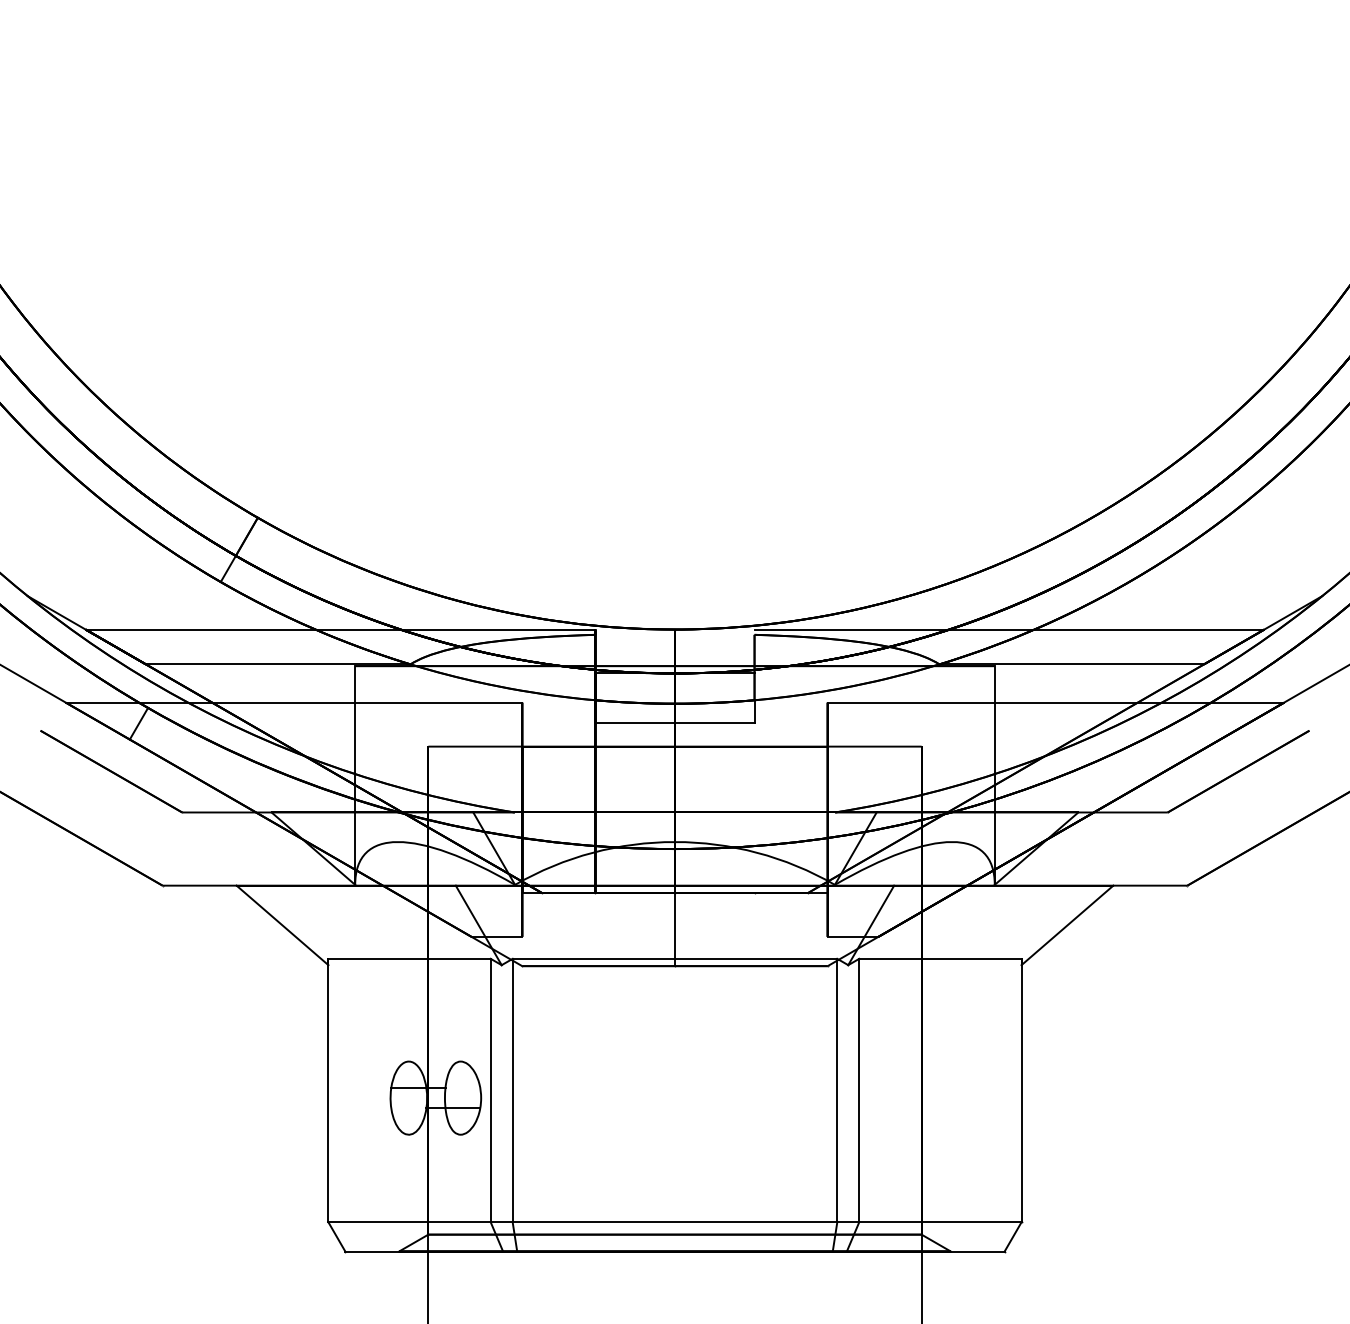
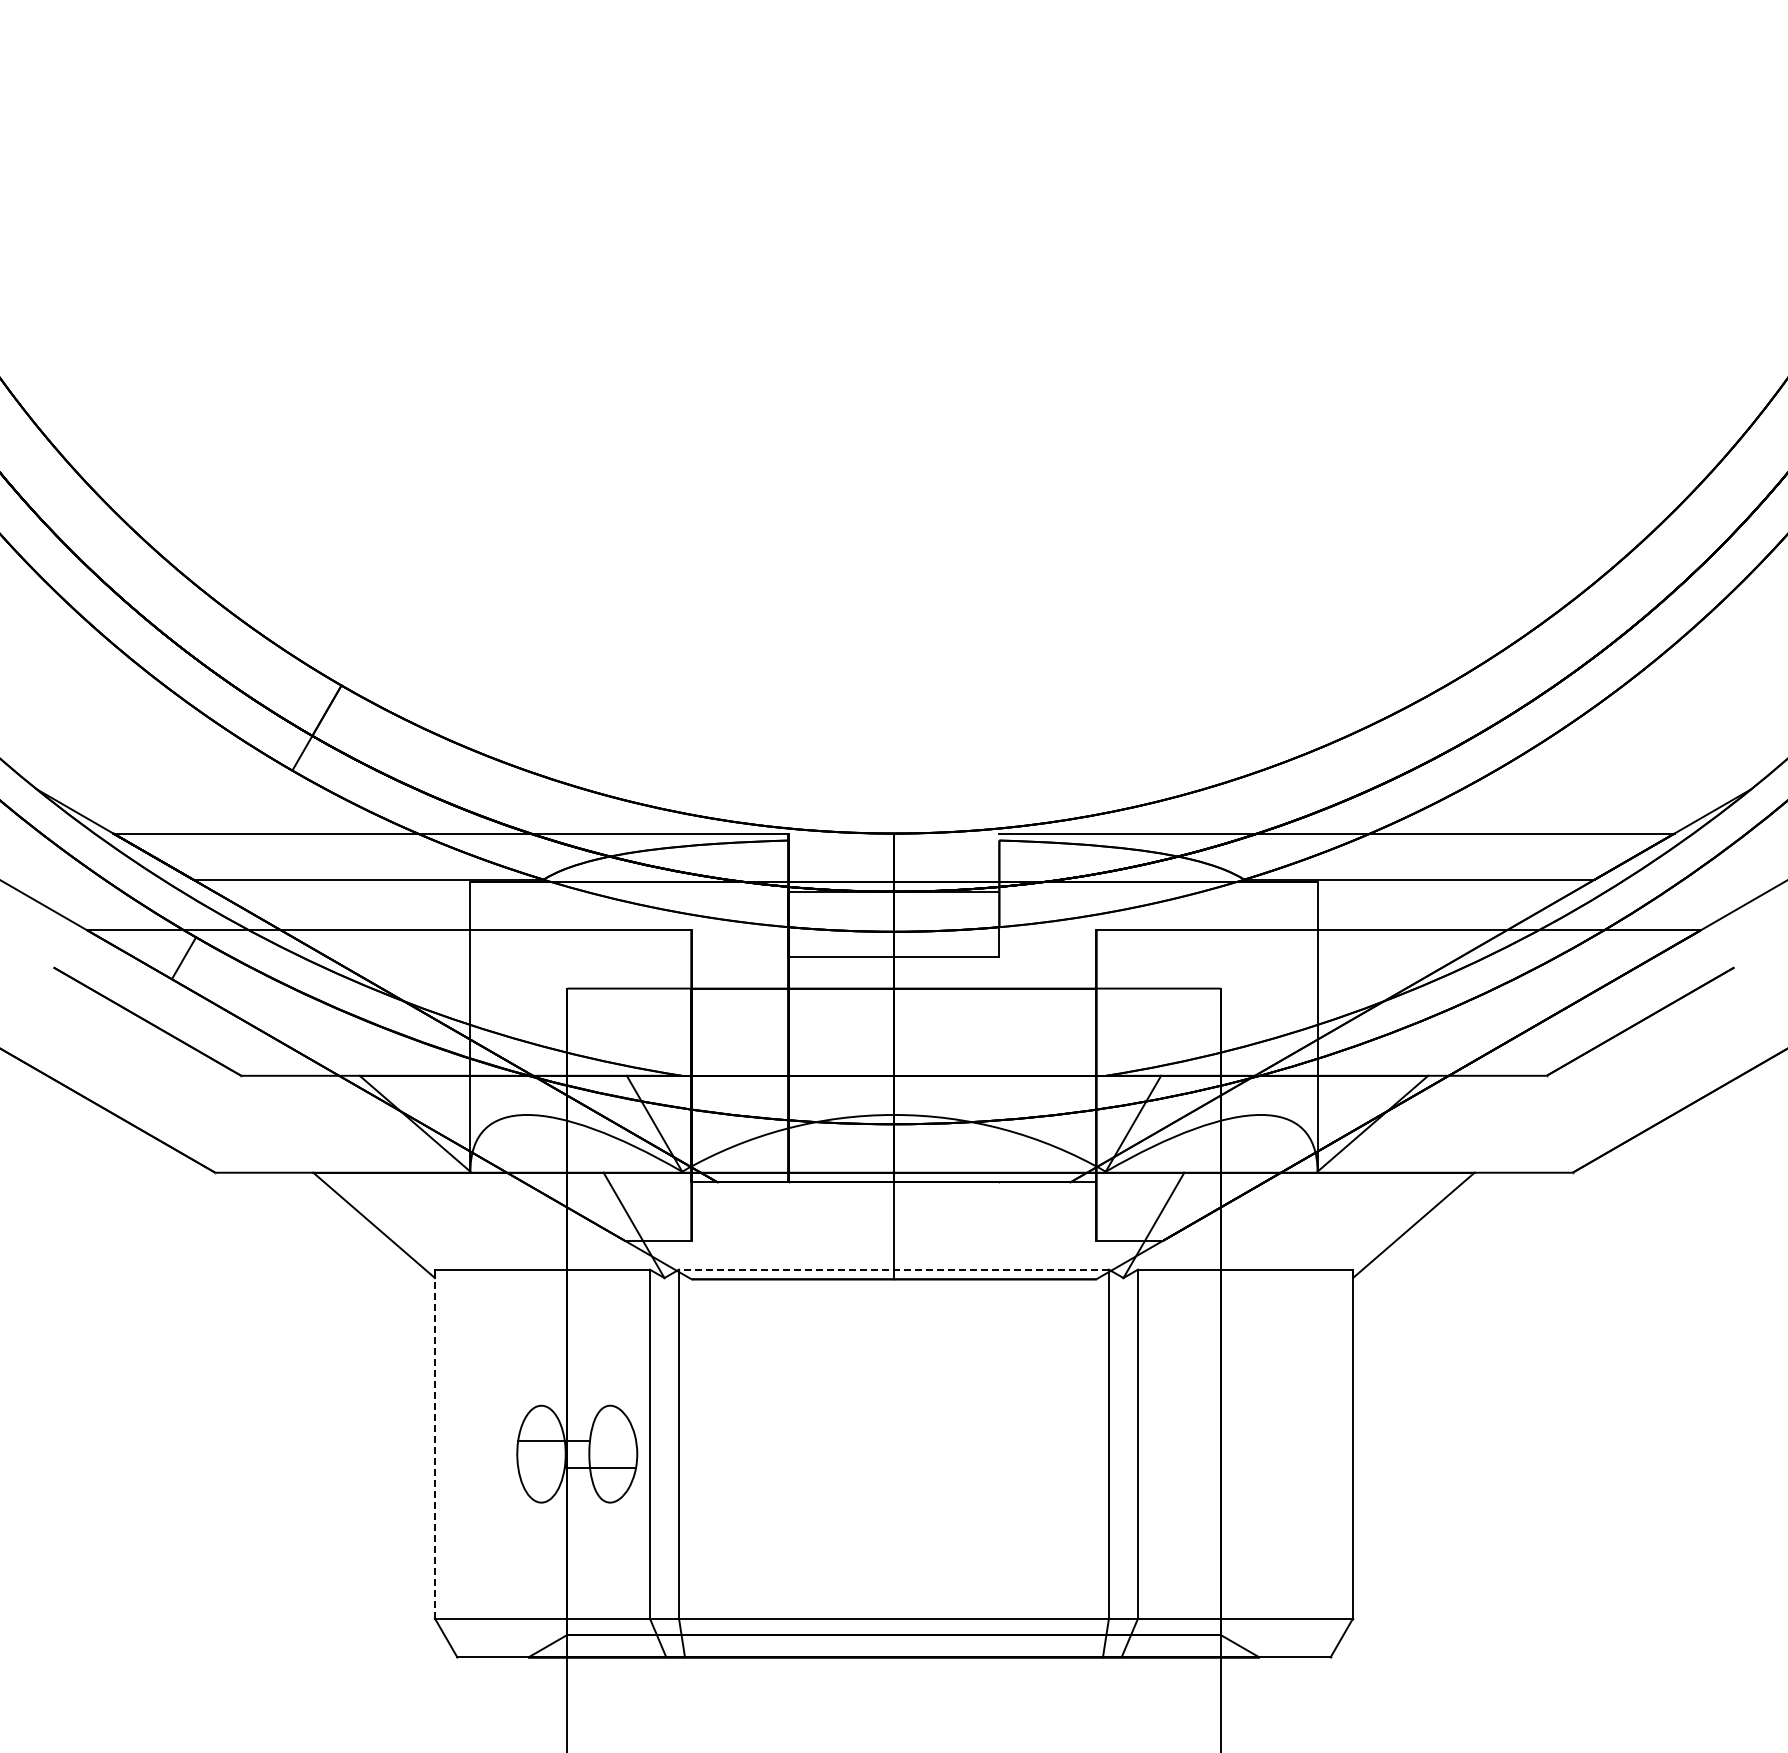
line: (674, 958) -> (893, 1269), solid -> dashed
line: (328, 1090) -> (434, 1443), solid -> dashed

